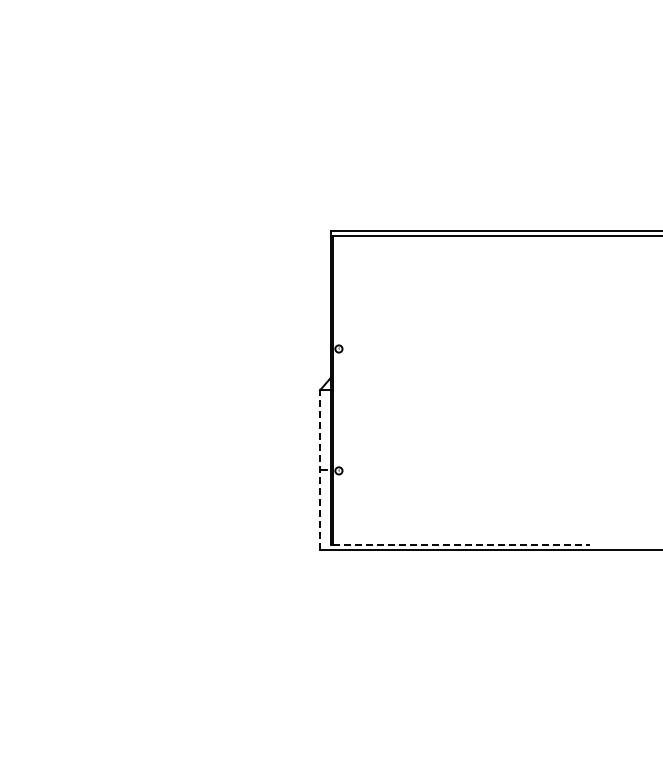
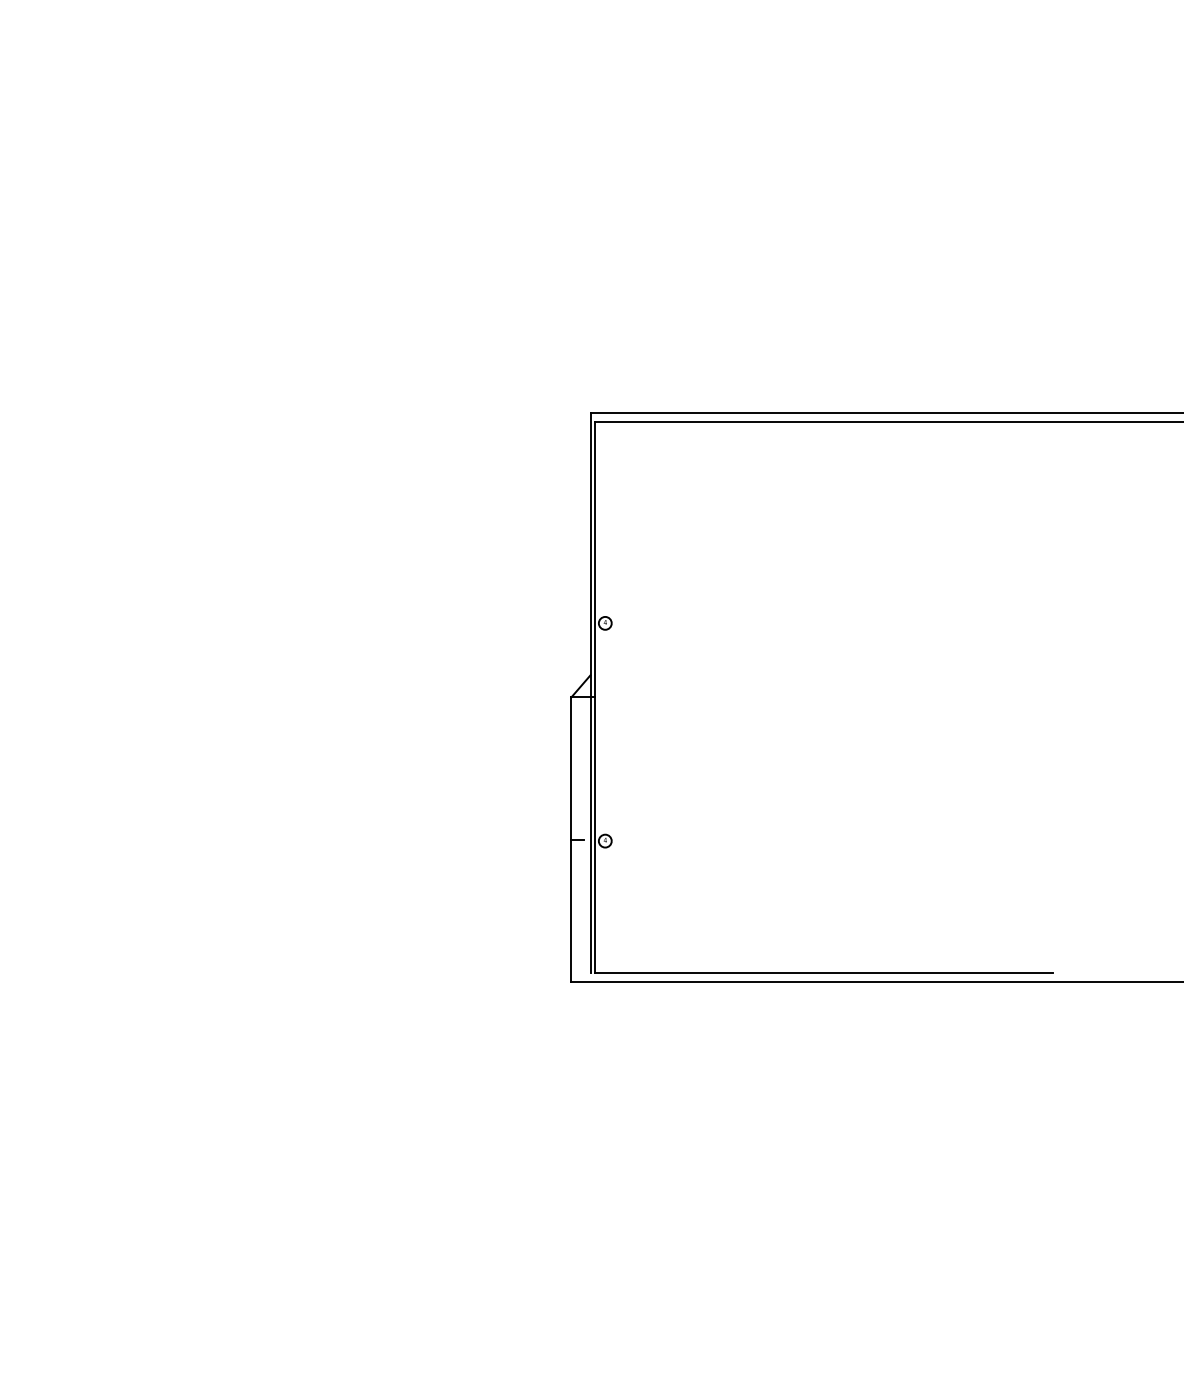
line: (319, 470) -> (570, 840), dashed -> solid
line: (461, 544) -> (824, 972), dashed -> solid

